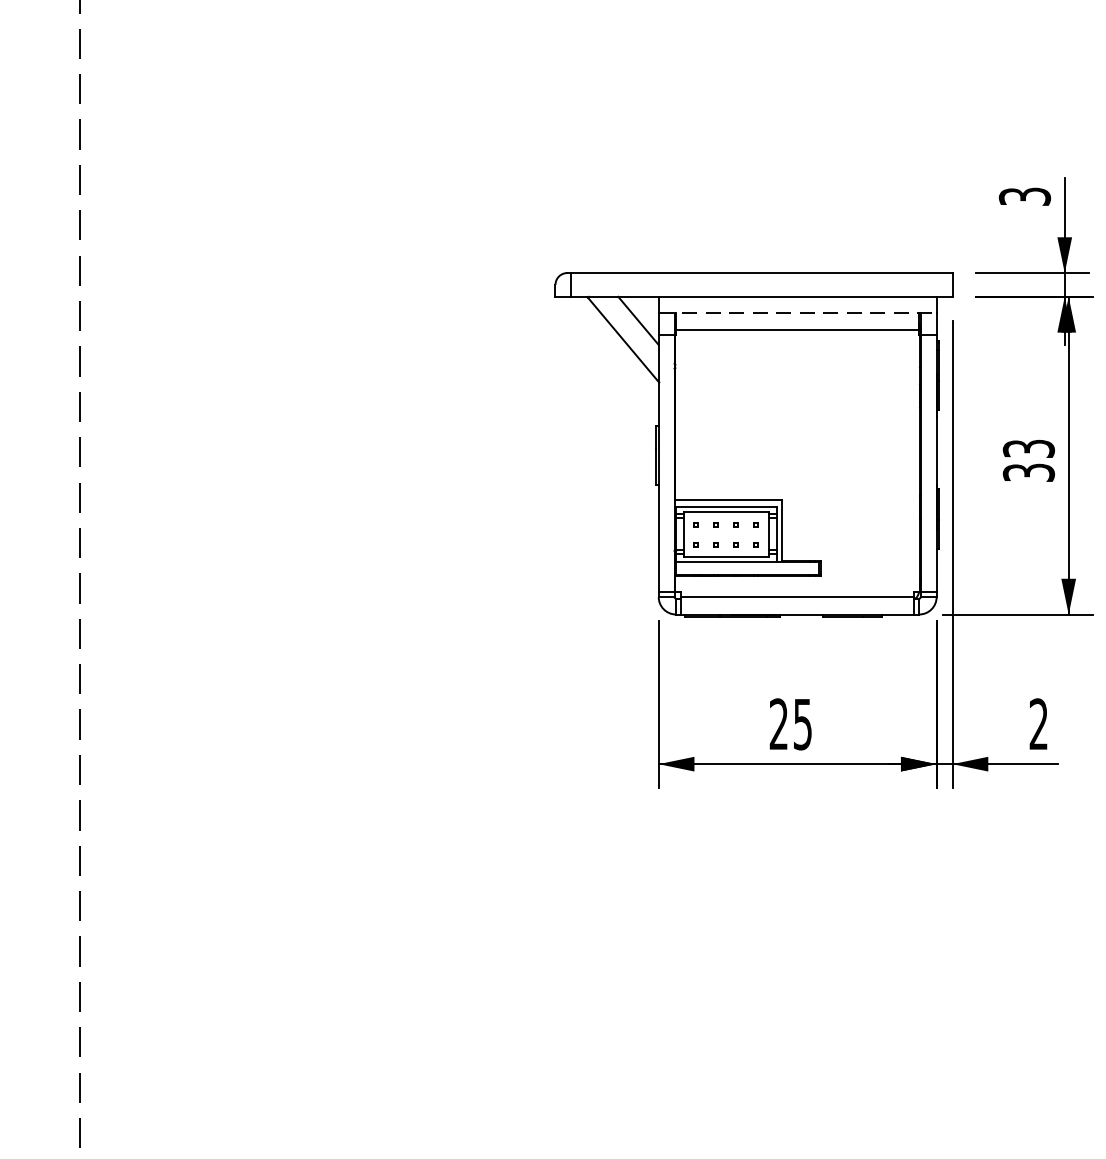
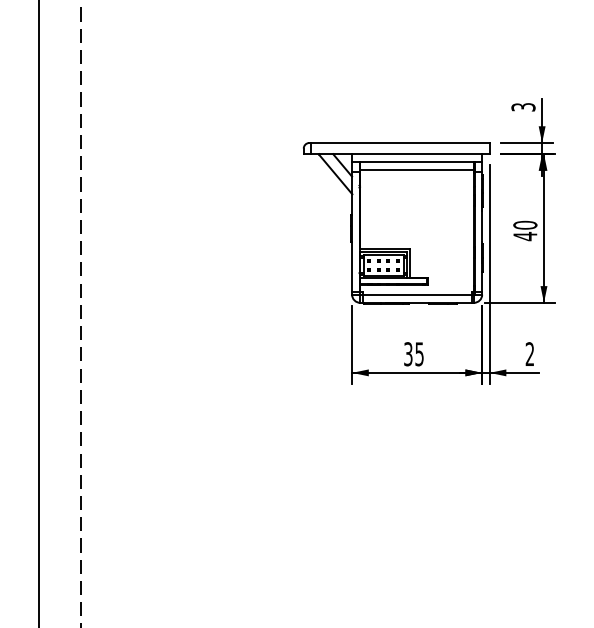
line: (798, 312) -> (417, 161), dashed -> solid
text: (1029, 459) -> (525, 230), 33 -> 40
text: (779, 724) -> (408, 354), 25 -> 35

